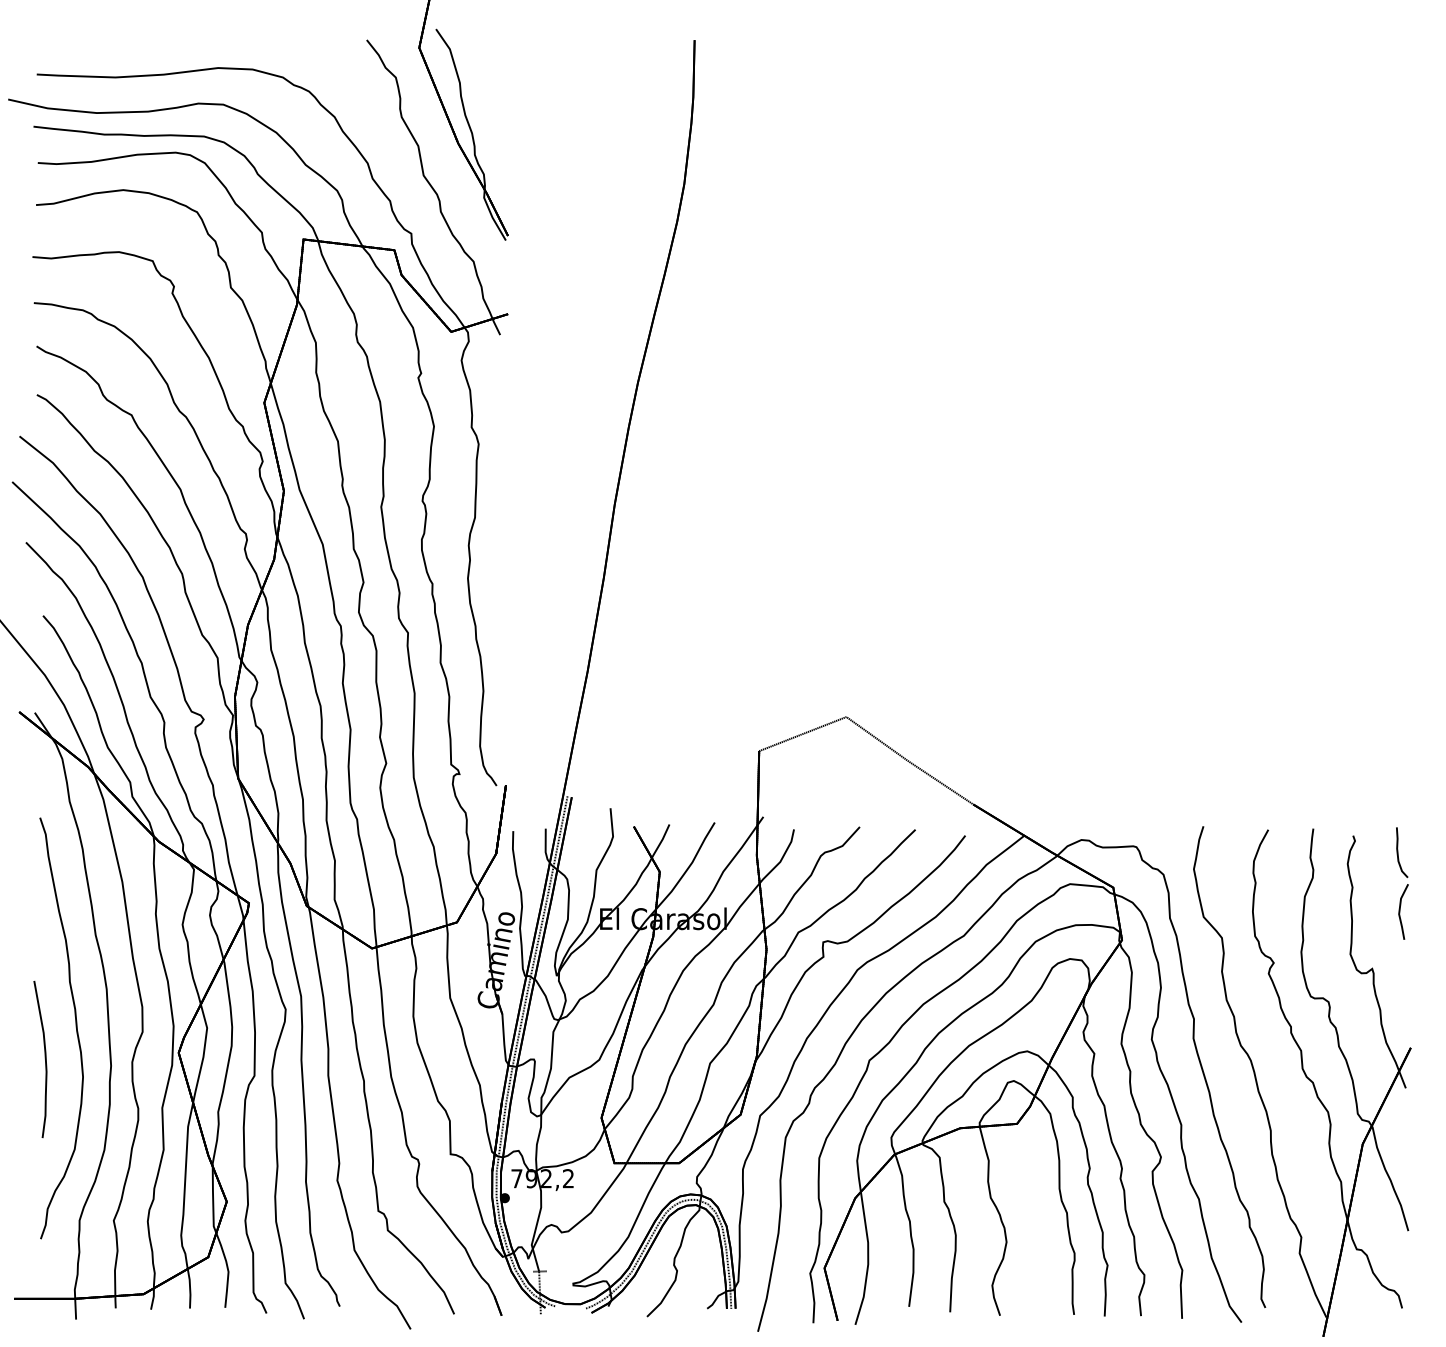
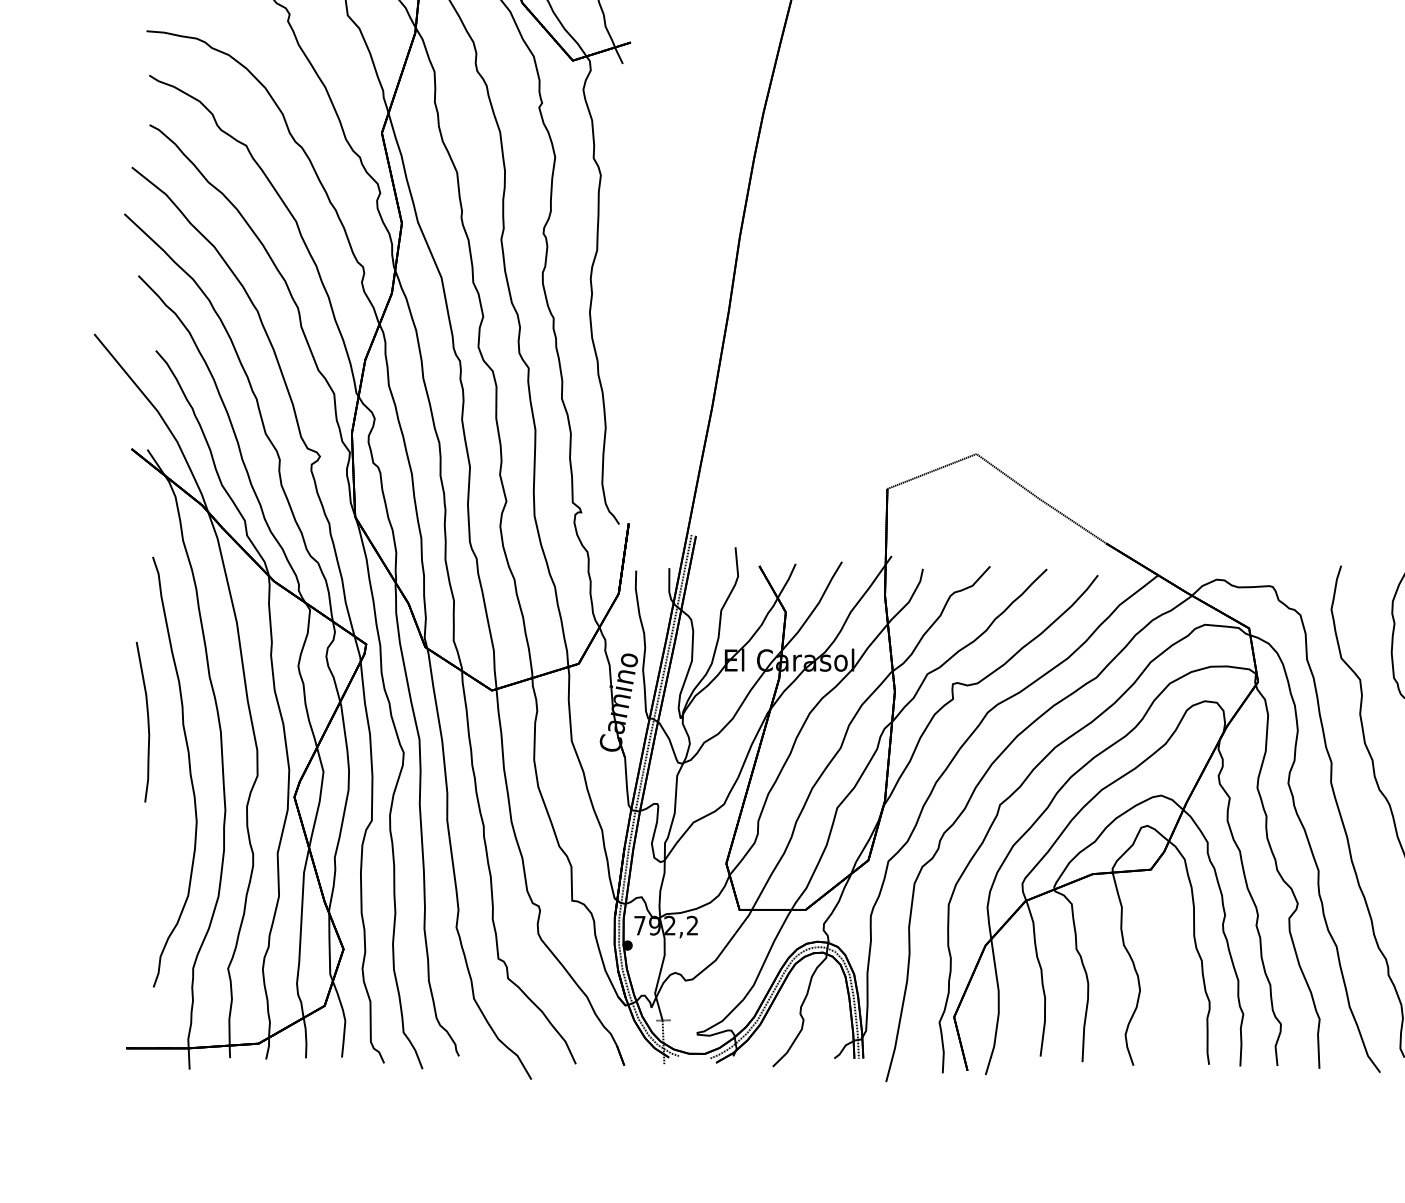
curve: (44, 1058) -> (147, 721), moved

